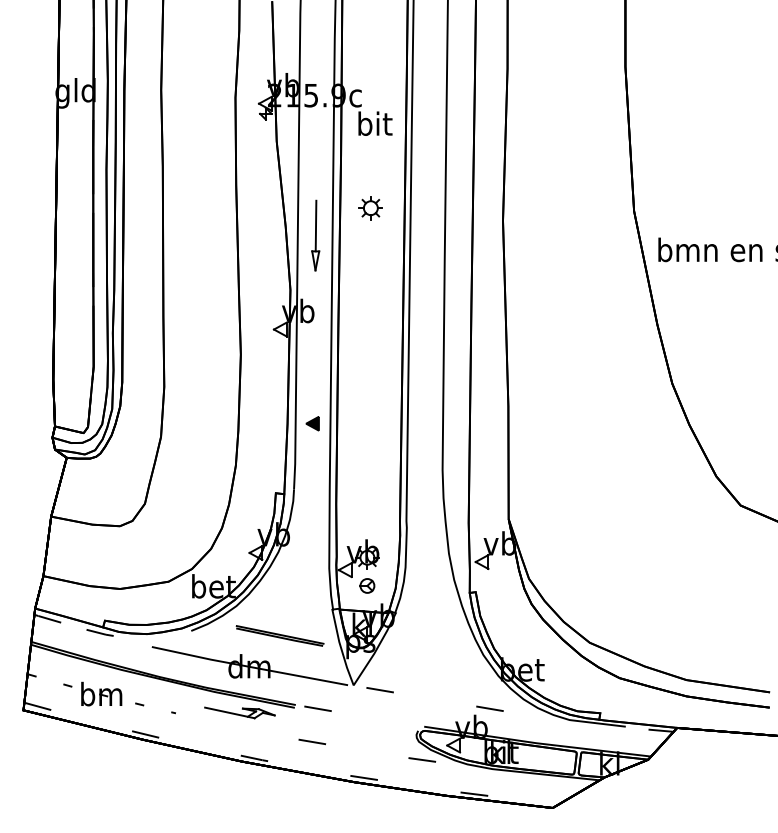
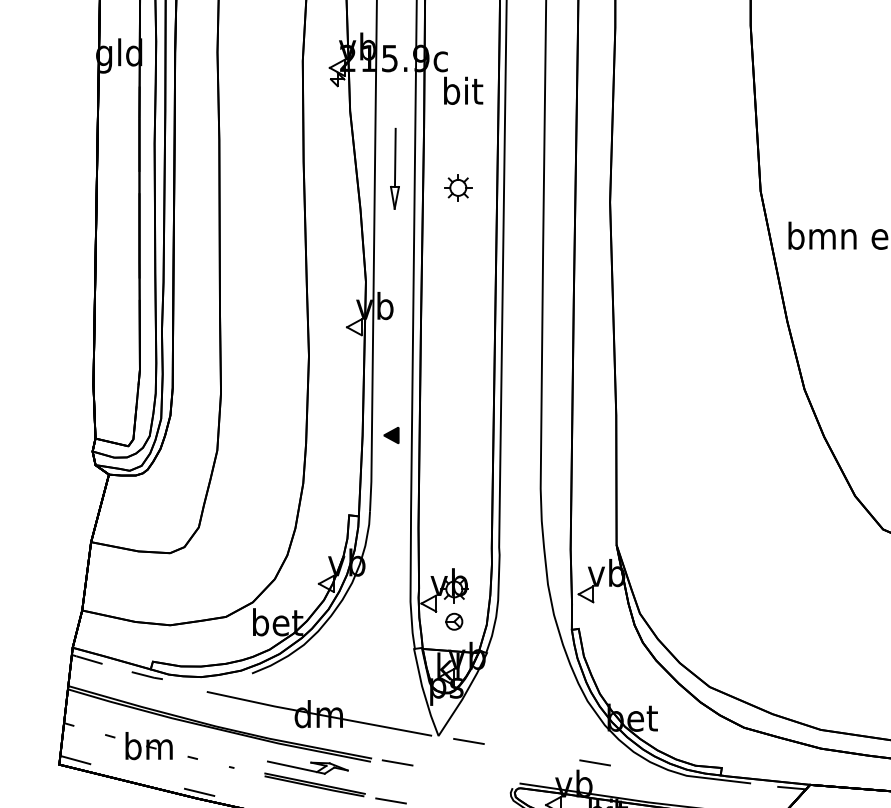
part: (315, 235) -> (394, 168), moved
part: (279, 635) -> (314, 784), moved

